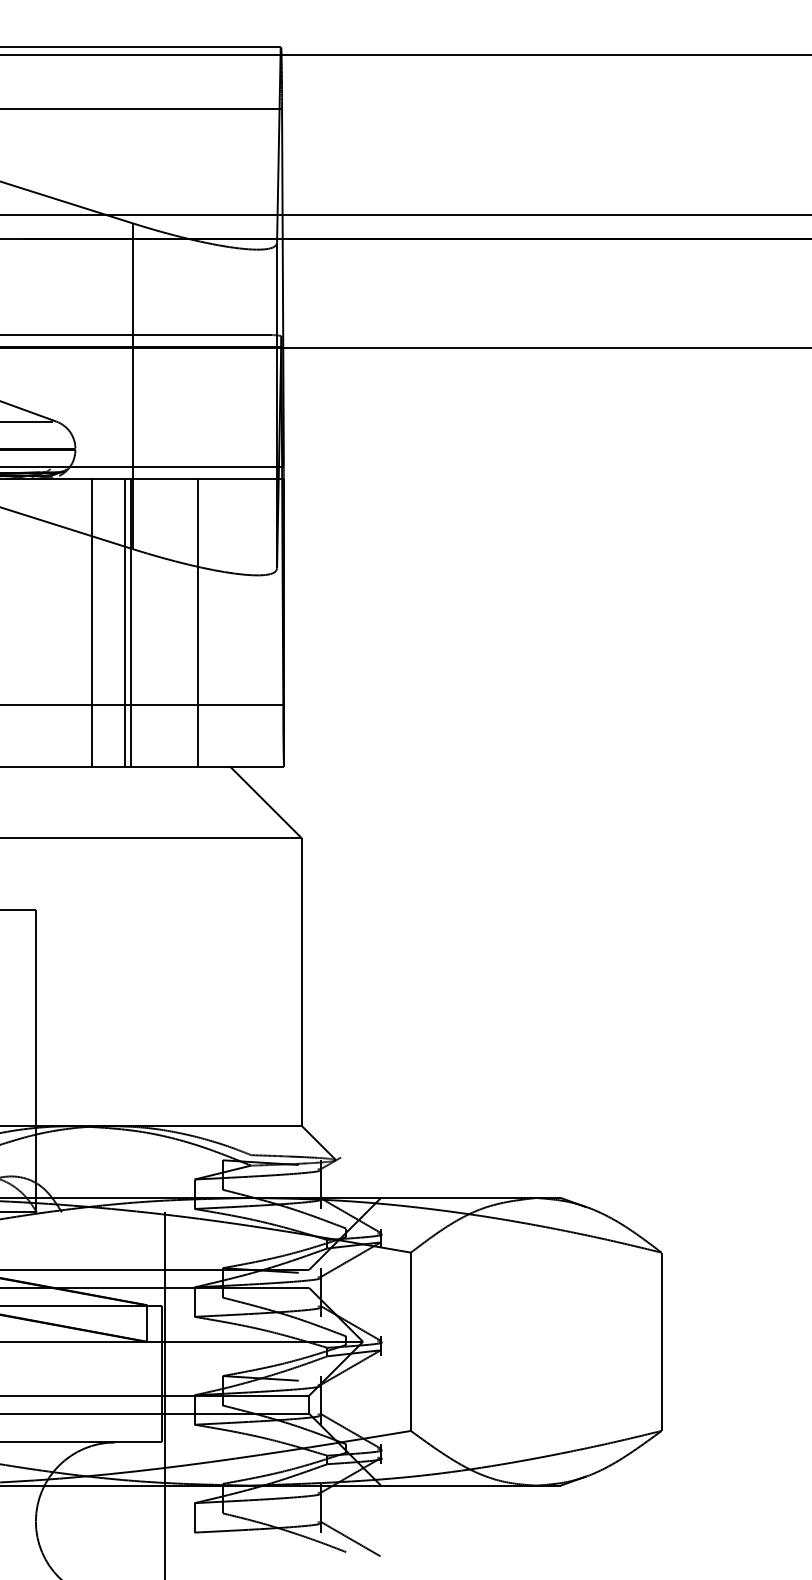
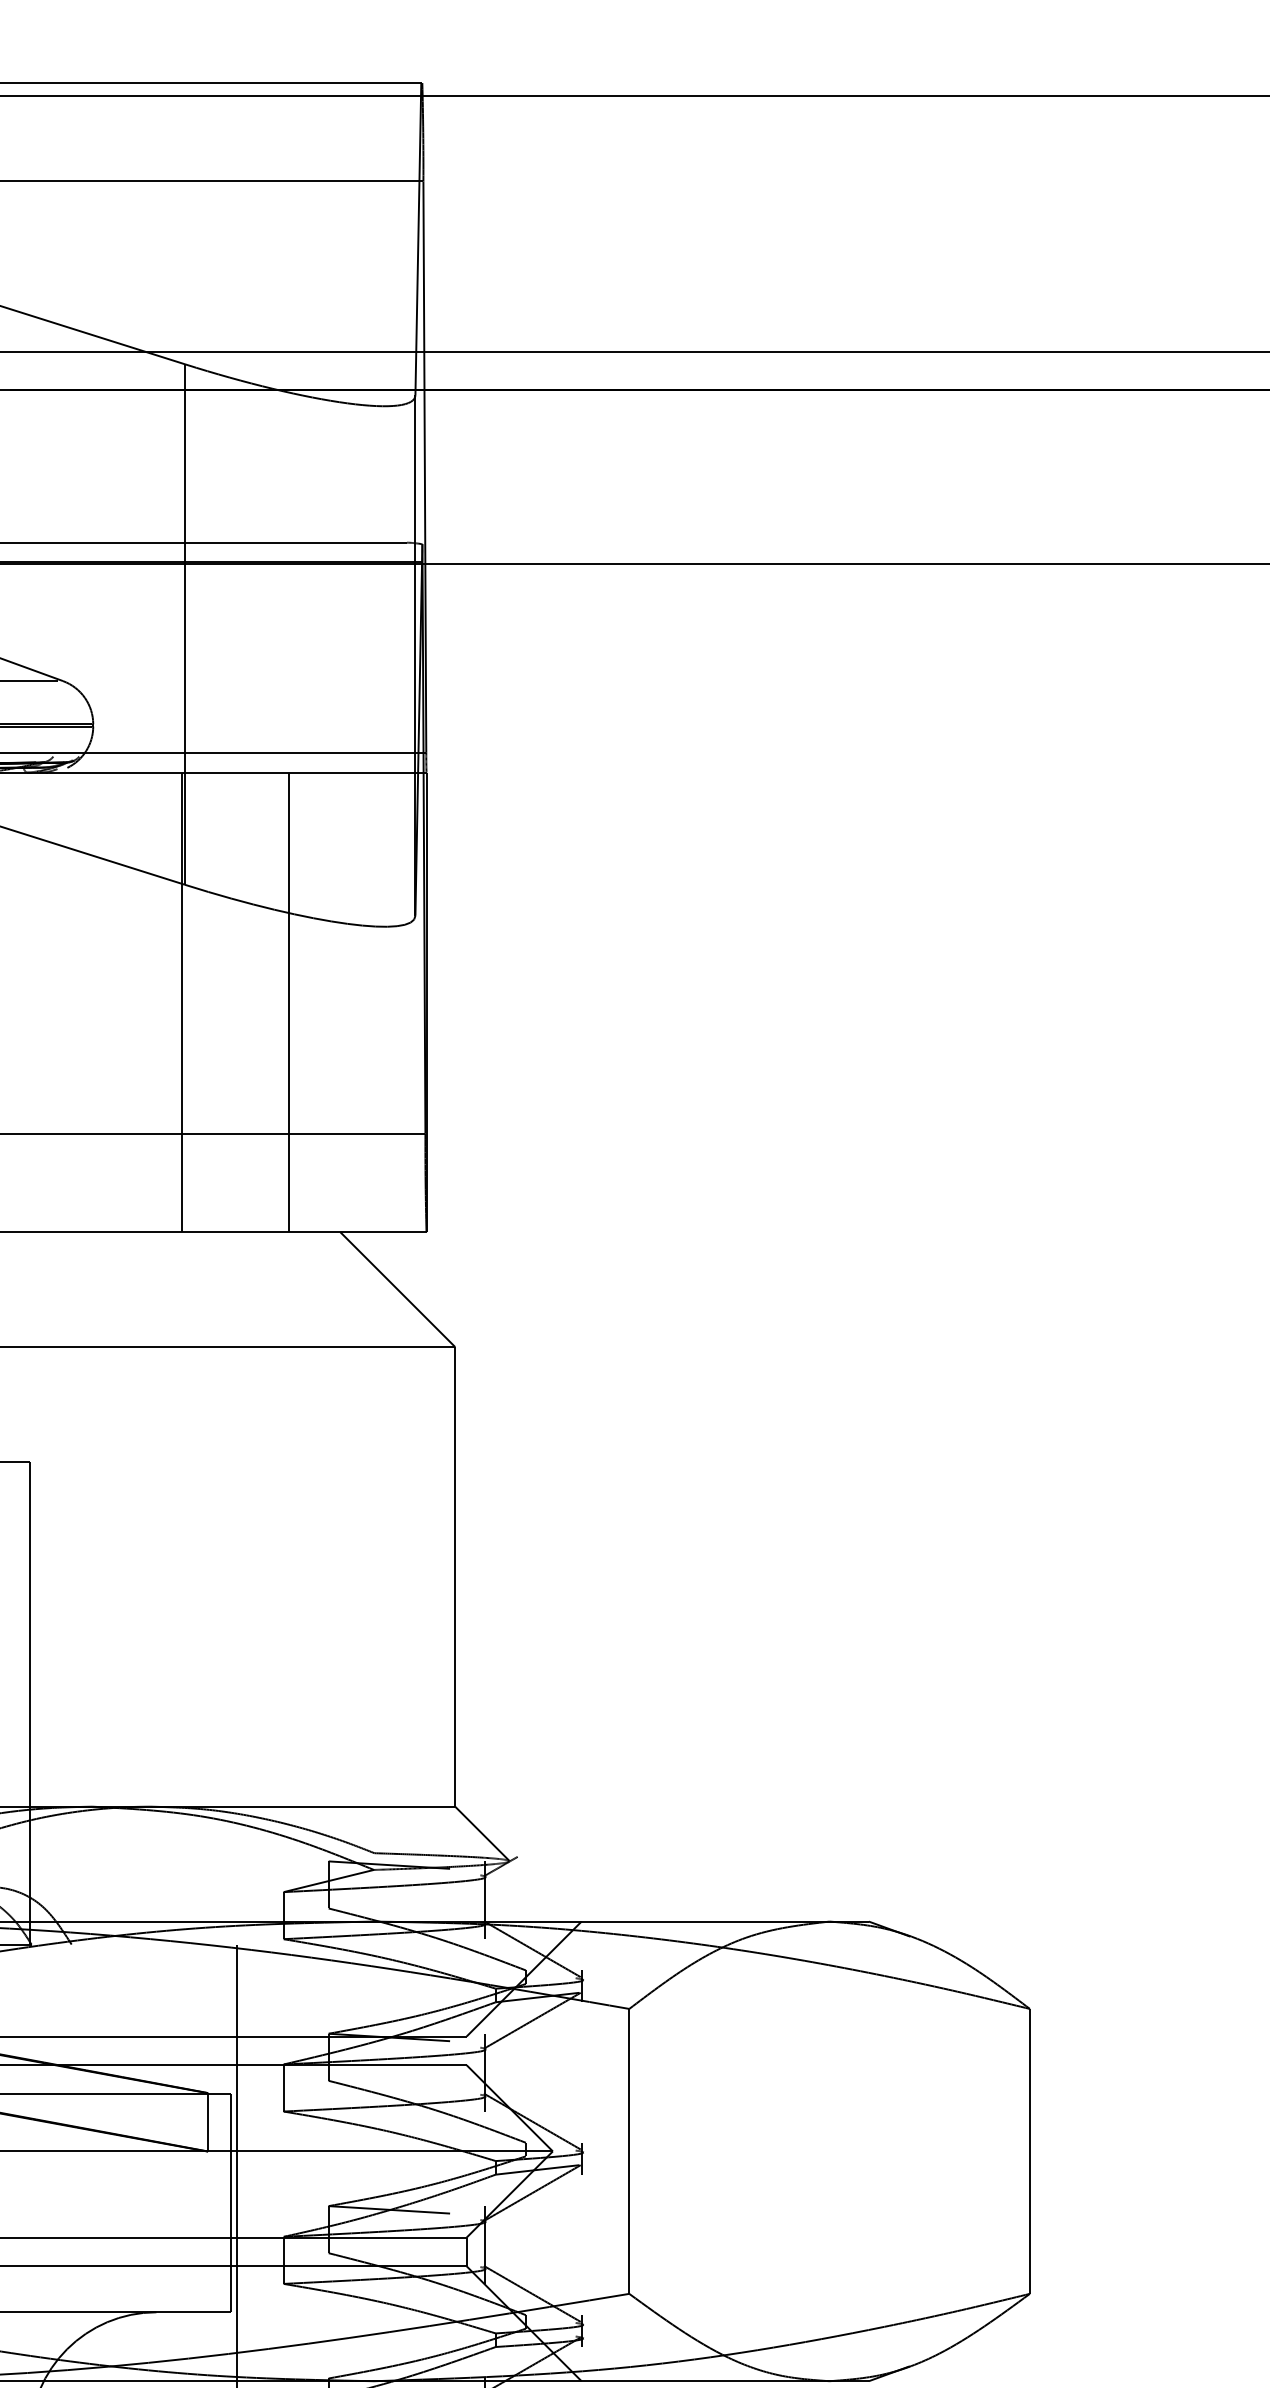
line: (91, 622) -> (118, 1002), removed
line: (124, 622) -> (171, 1002), removed

